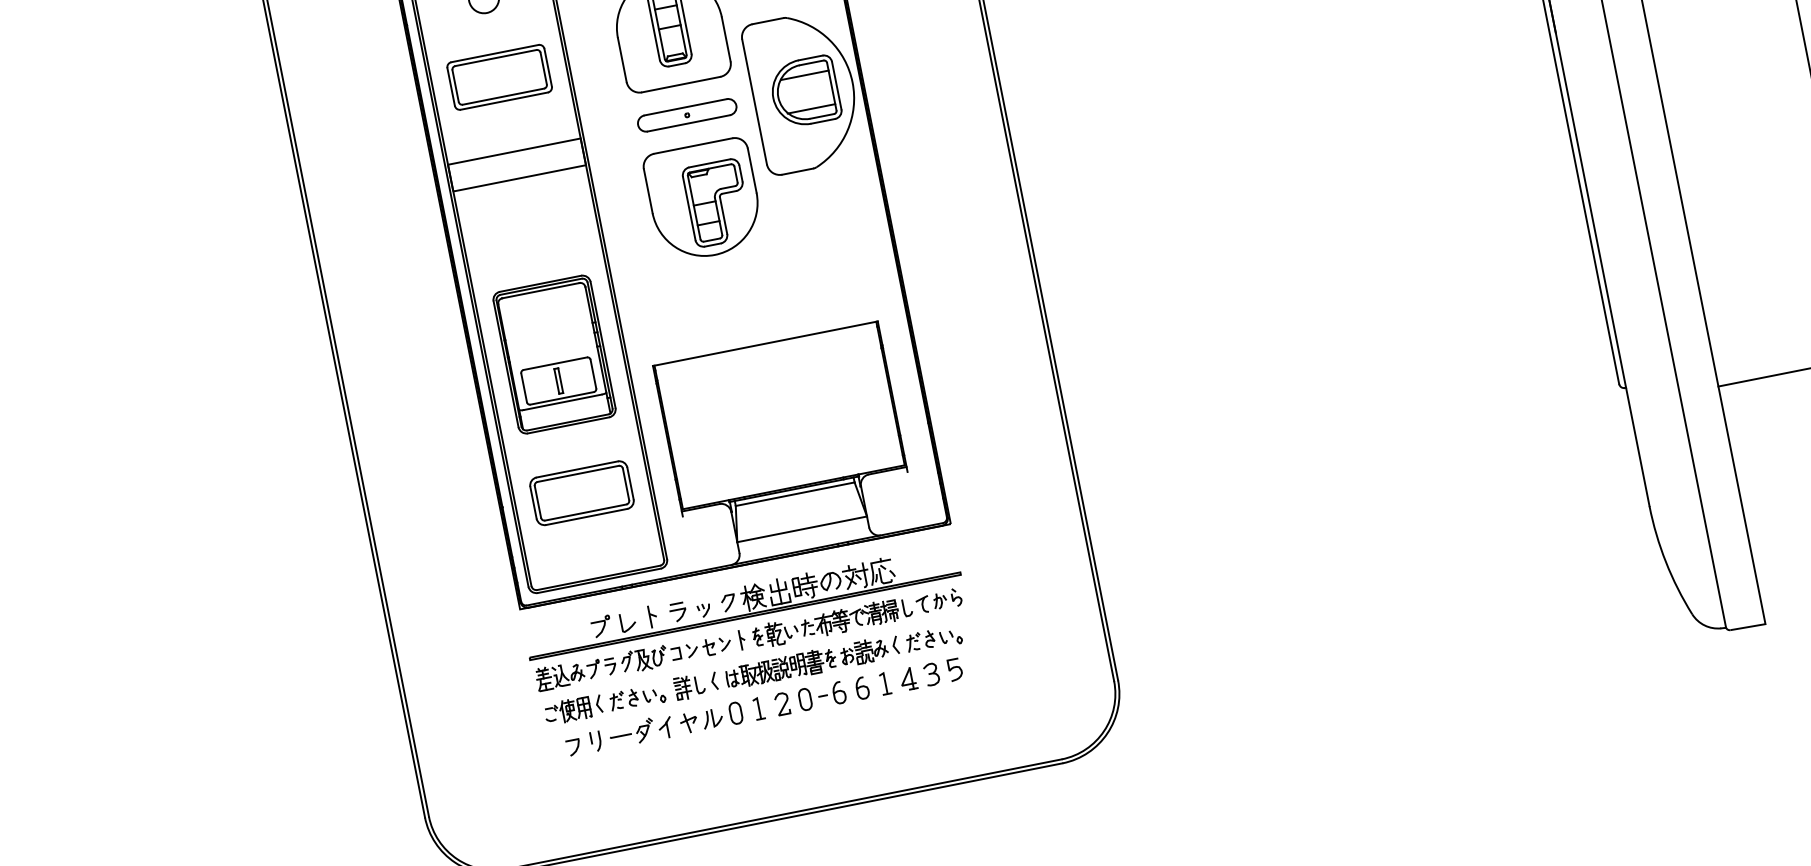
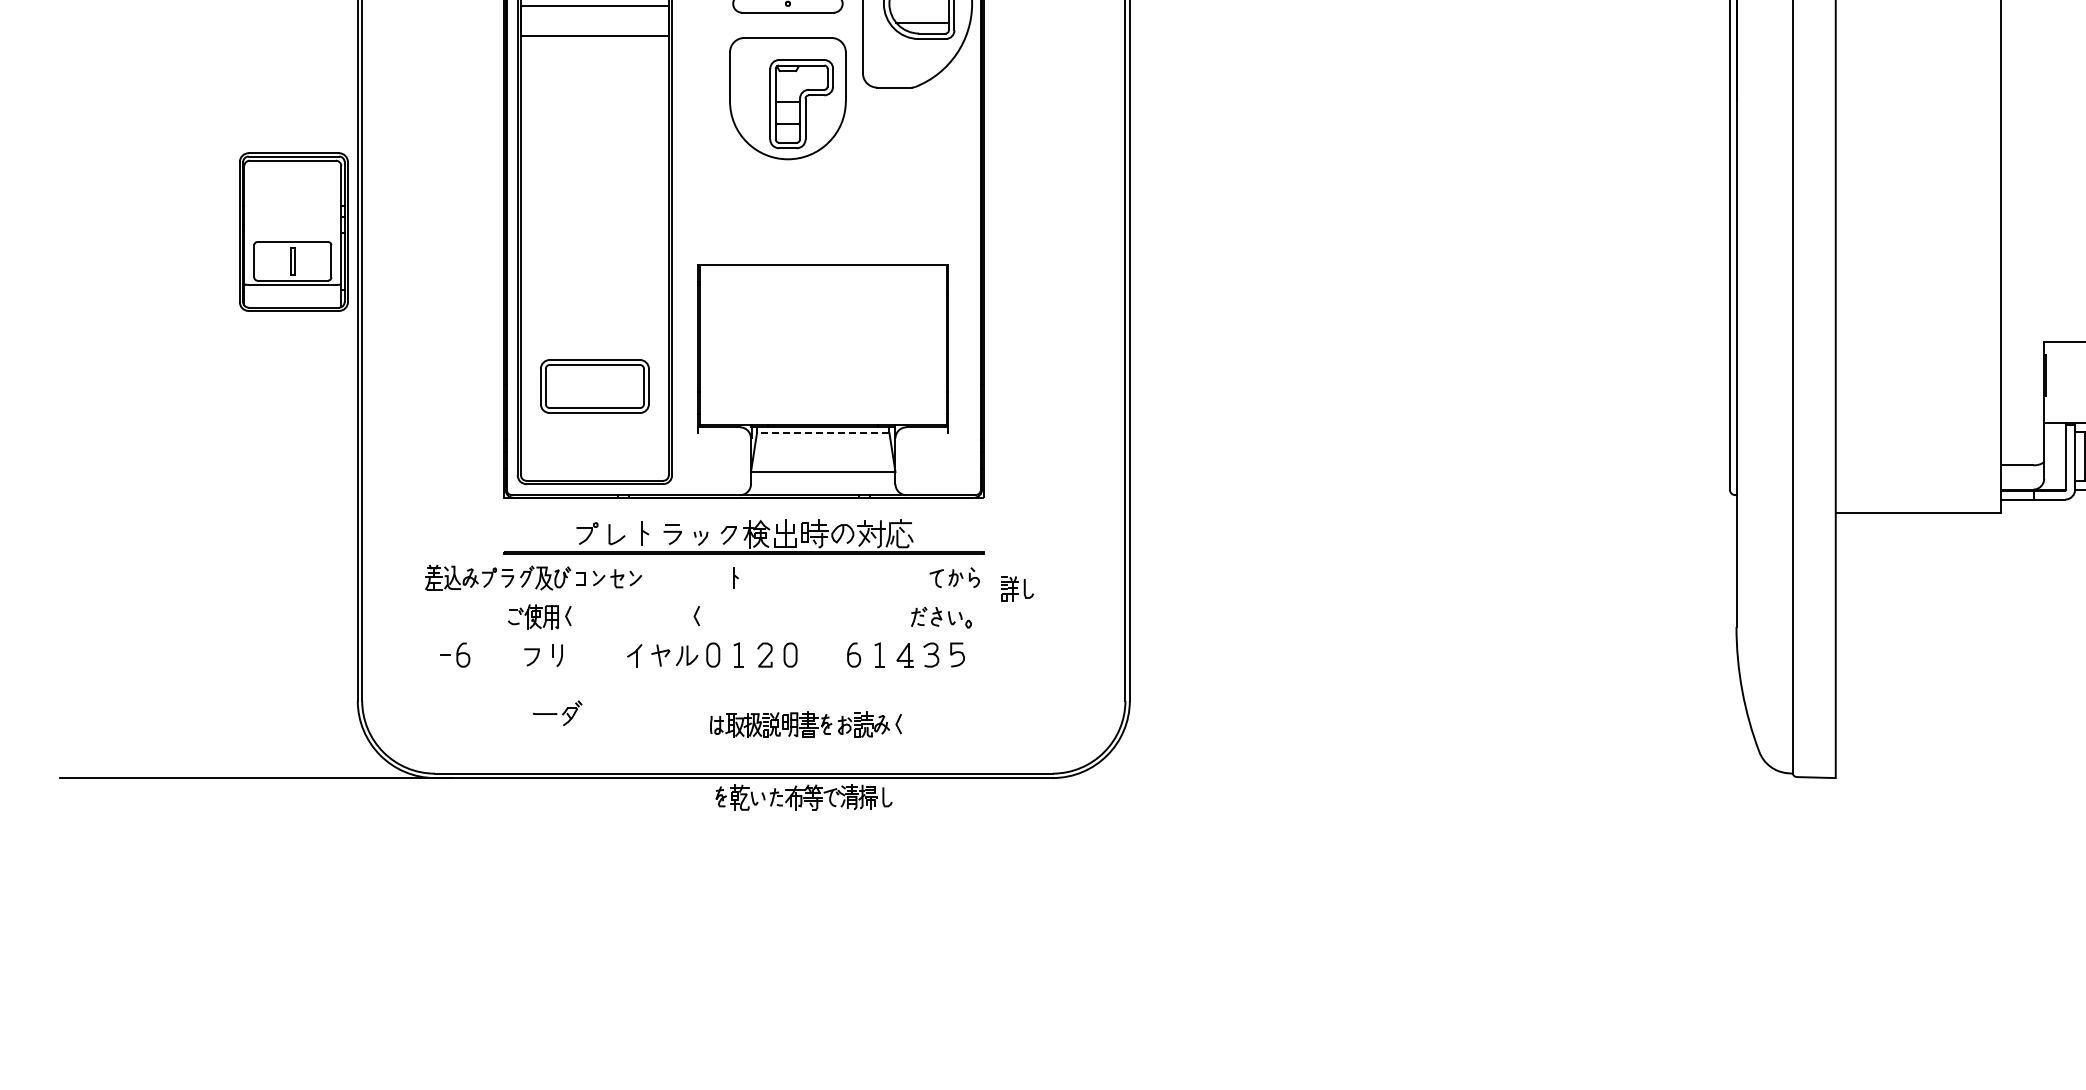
part: (554, 354) -> (293, 231), moved
line: (794, 494) -> (822, 432), solid -> dashed
part: (832, 622) -> (803, 797), moved
part: (633, 661) -> (533, 577), moved
part: (811, 662) -> (805, 724), moved
part: (689, 686) -> (1017, 588), moved
part: (832, 693) -> (455, 654), moved
part: (637, 697) -> (610, 617), removed
part: (631, 732) -> (557, 712), moved

